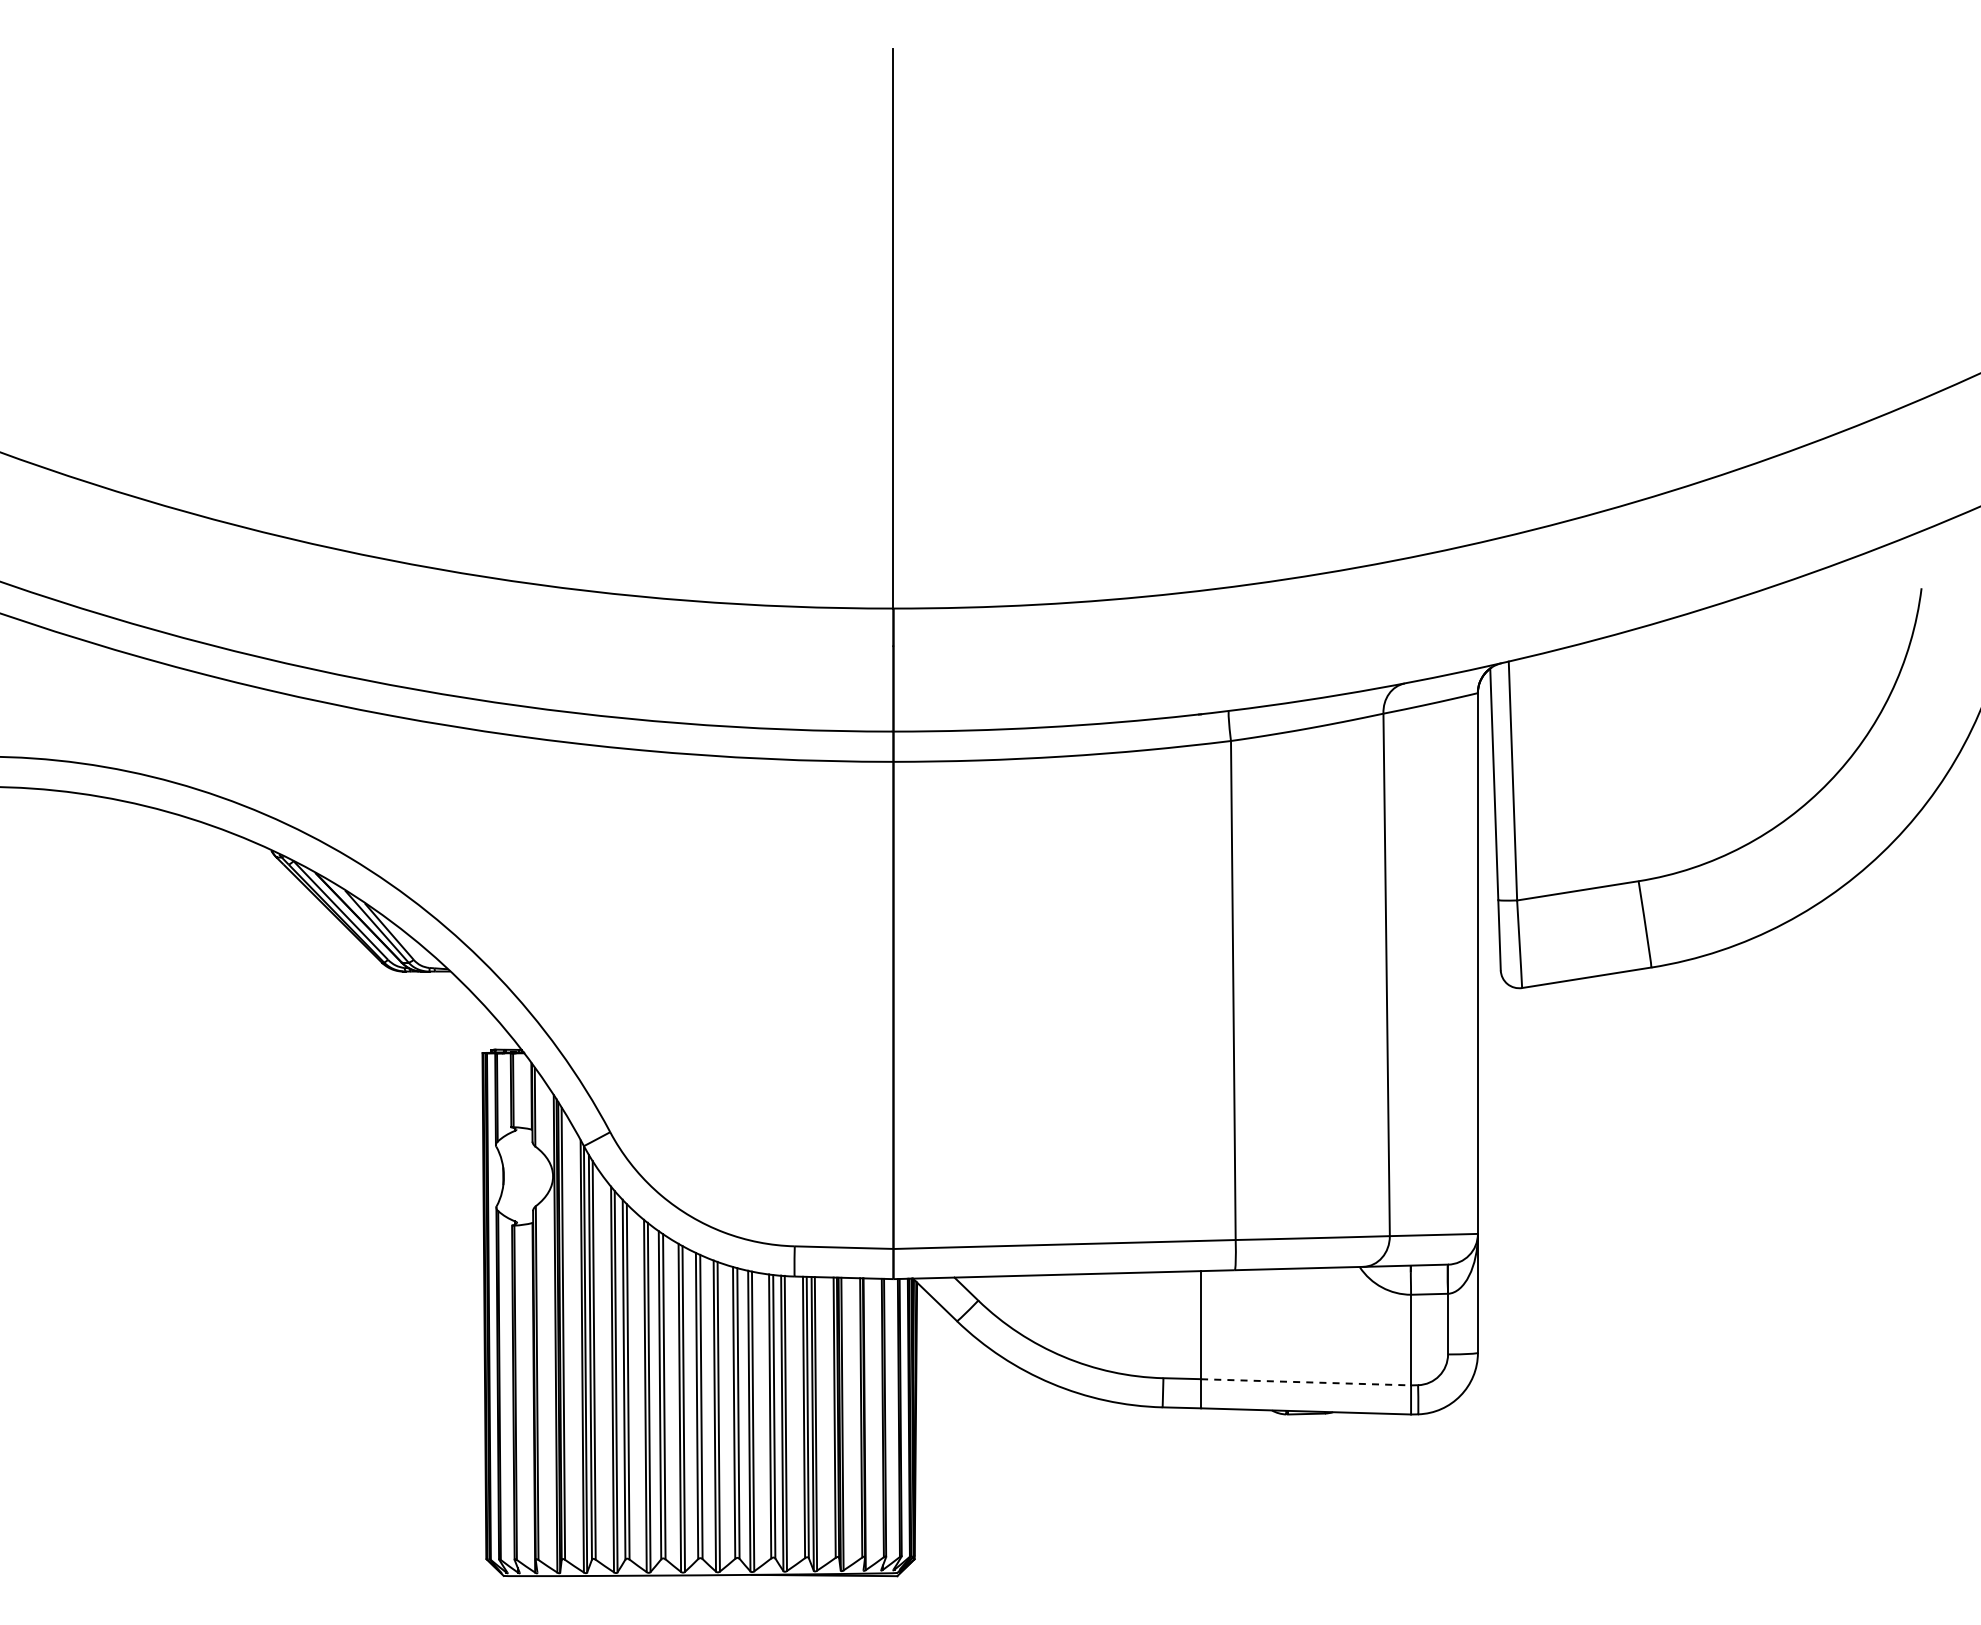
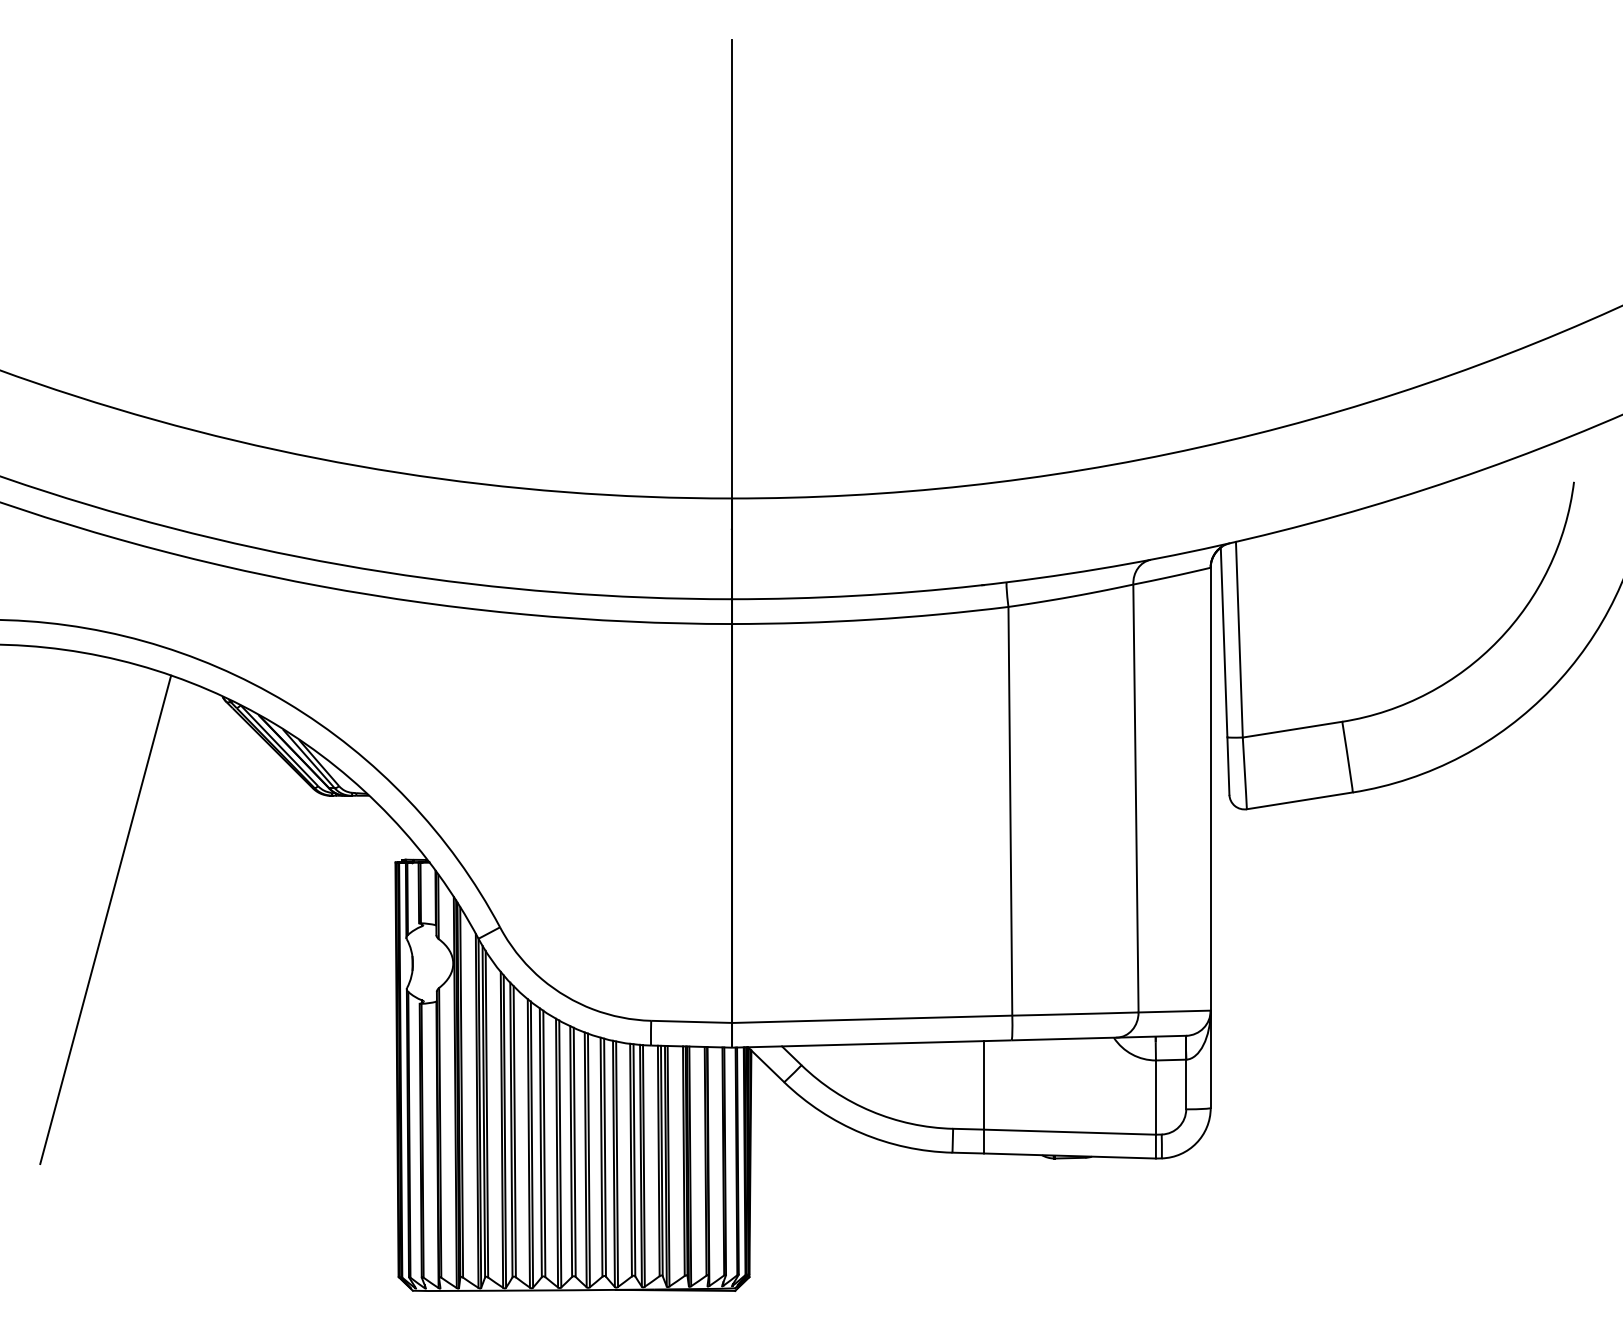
line: (128, 1122) -> (105, 919), added
line: (1306, 1382) -> (1070, 1132), dashed -> solid

